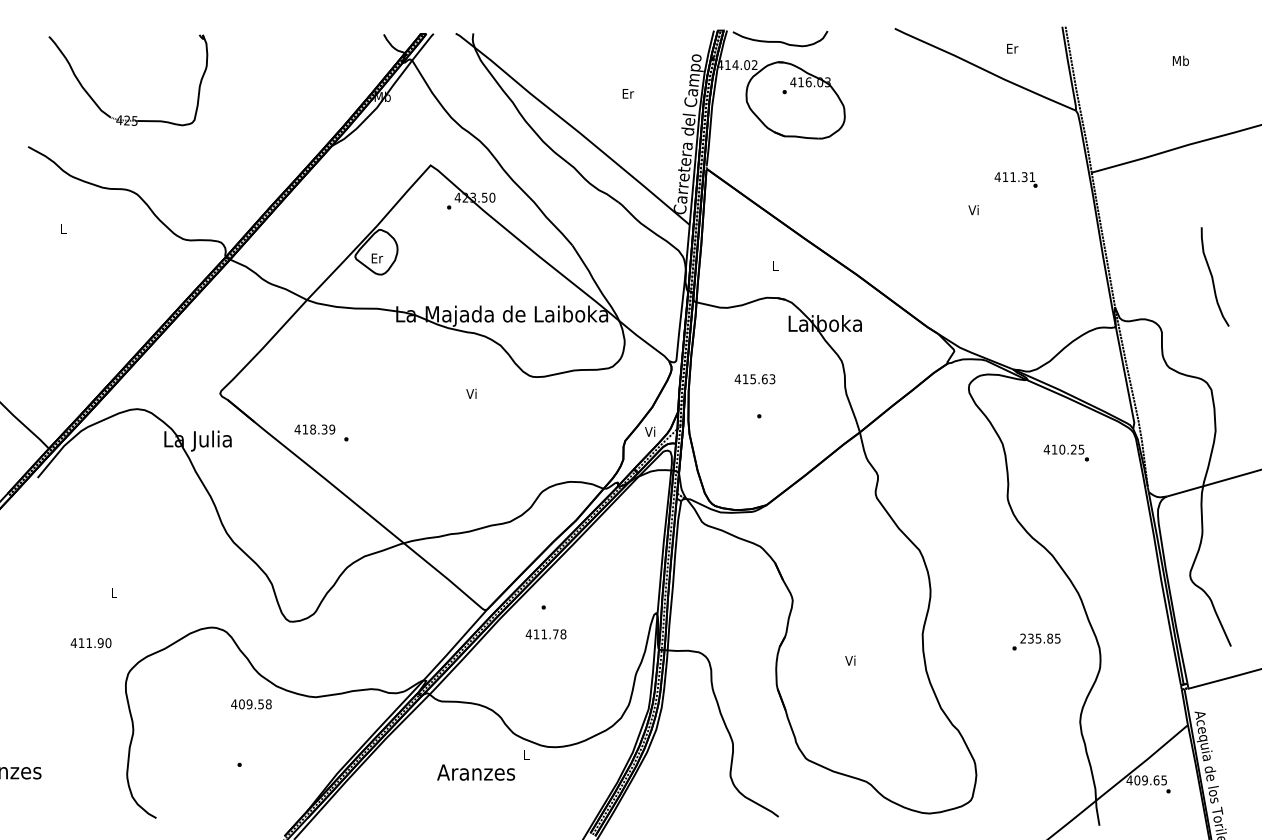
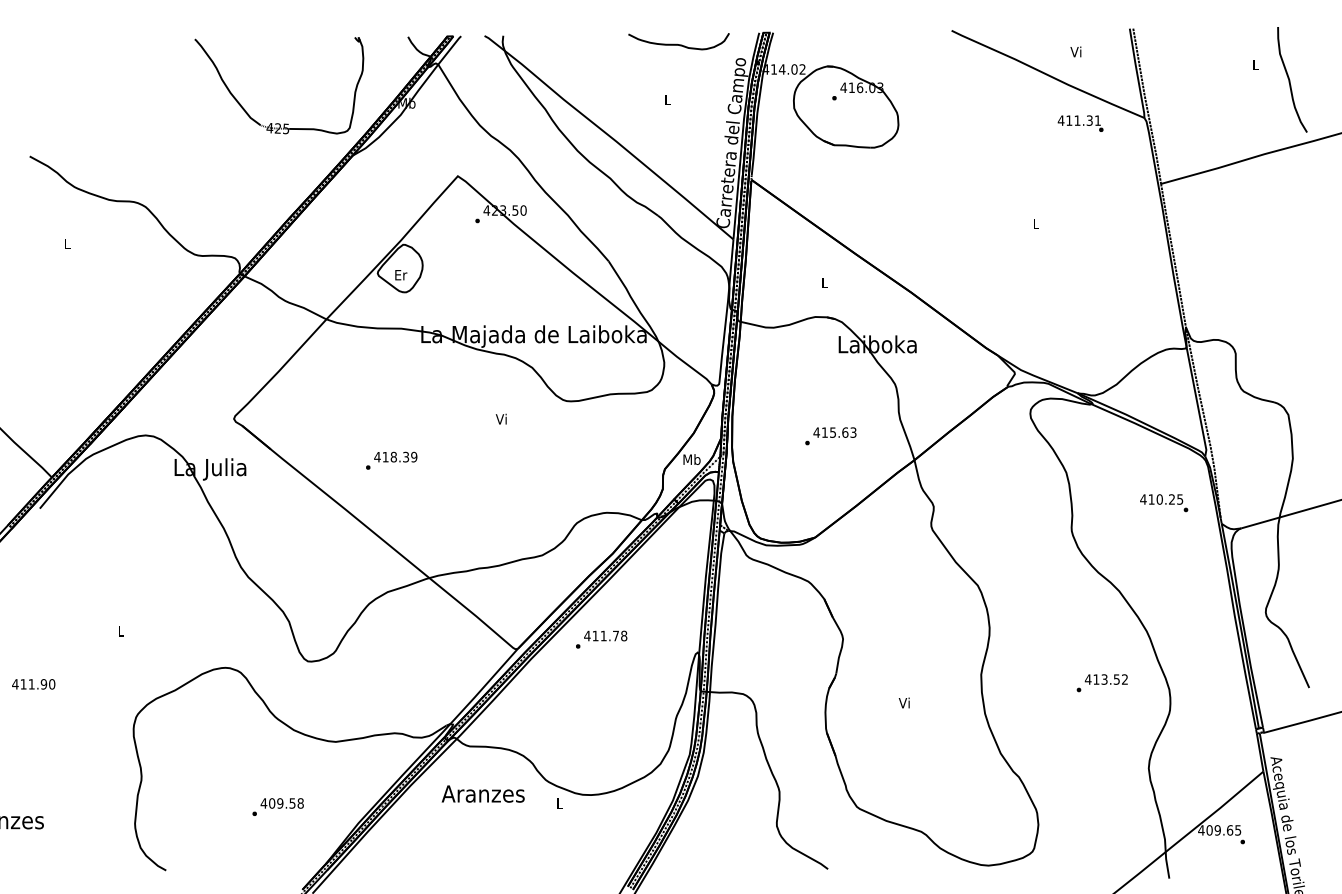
curve: (779, 40) -> (677, 43), moved
text: (1012, 48) -> (1076, 51), Er -> Vi
text: (1180, 60) -> (1255, 64), Mb -> L
text: (628, 93) -> (668, 99), Er -> L
part: (128, 115) -> (279, 123), moved
text: (1015, 179) -> (1080, 123), moved
text: (973, 209) -> (1035, 223), Vi -> L
curve: (1213, 277) -> (1290, 80), moved
text: (754, 379) -> (834, 432), moved
text: (314, 428) -> (395, 456), moved
text: (650, 431) -> (691, 459), Vi -> Mb
text: (1066, 453) -> (1164, 503), moved
text: (545, 633) -> (605, 635), moved
text: (1039, 638) -> (1105, 679), 235.85 -> 413.52
text: (90, 643) -> (33, 684), moved
text: (250, 704) -> (281, 803), moved
text: (475, 772) -> (482, 793), moved

